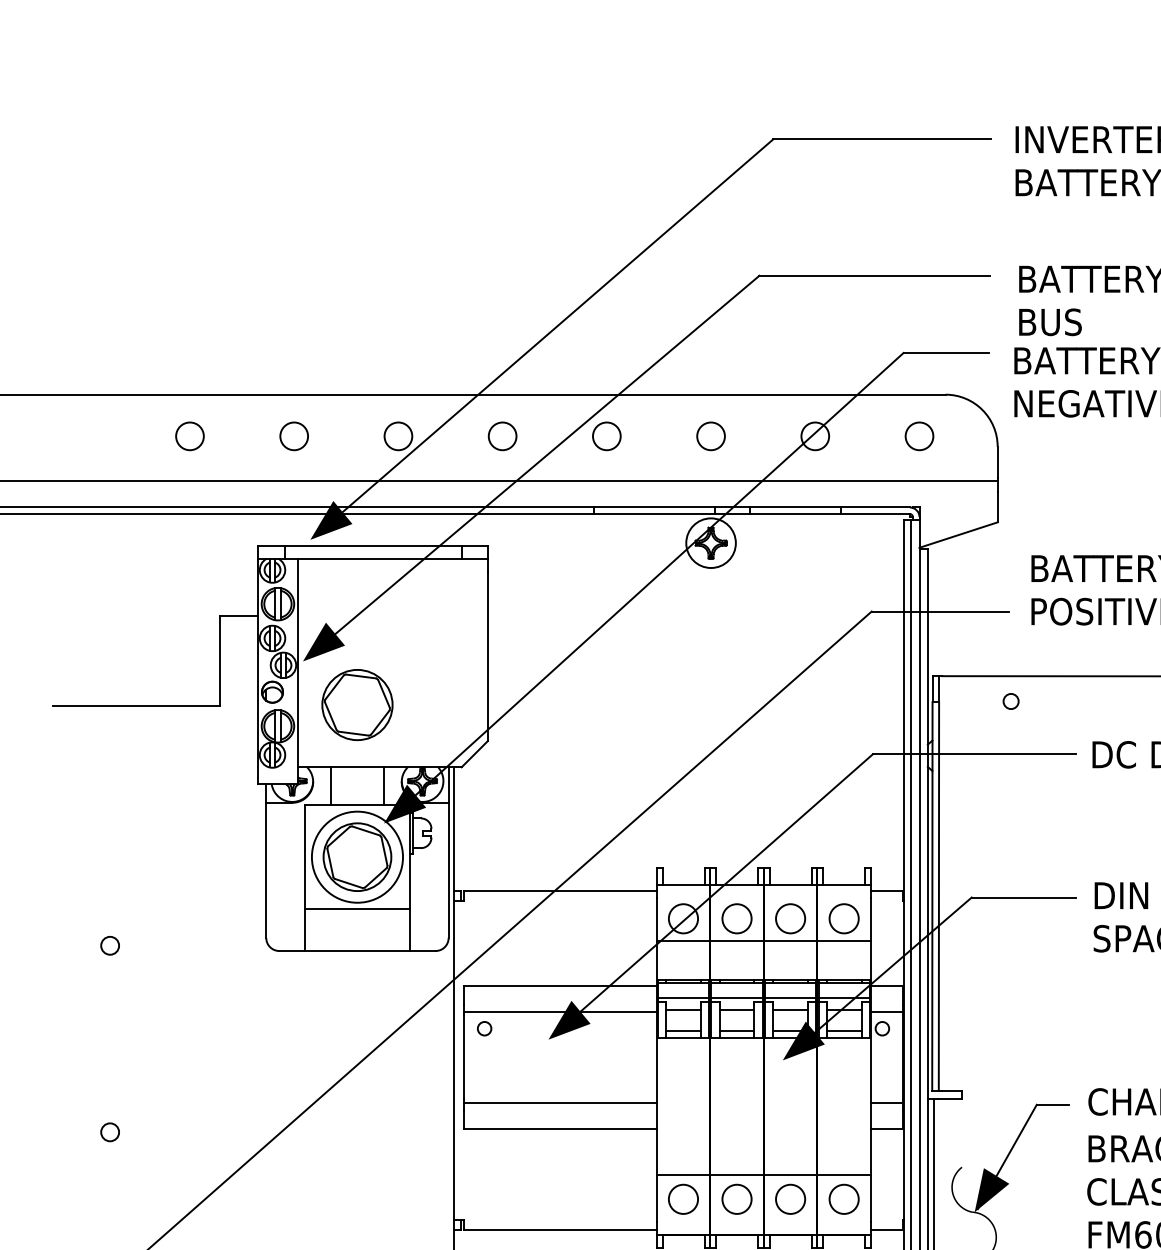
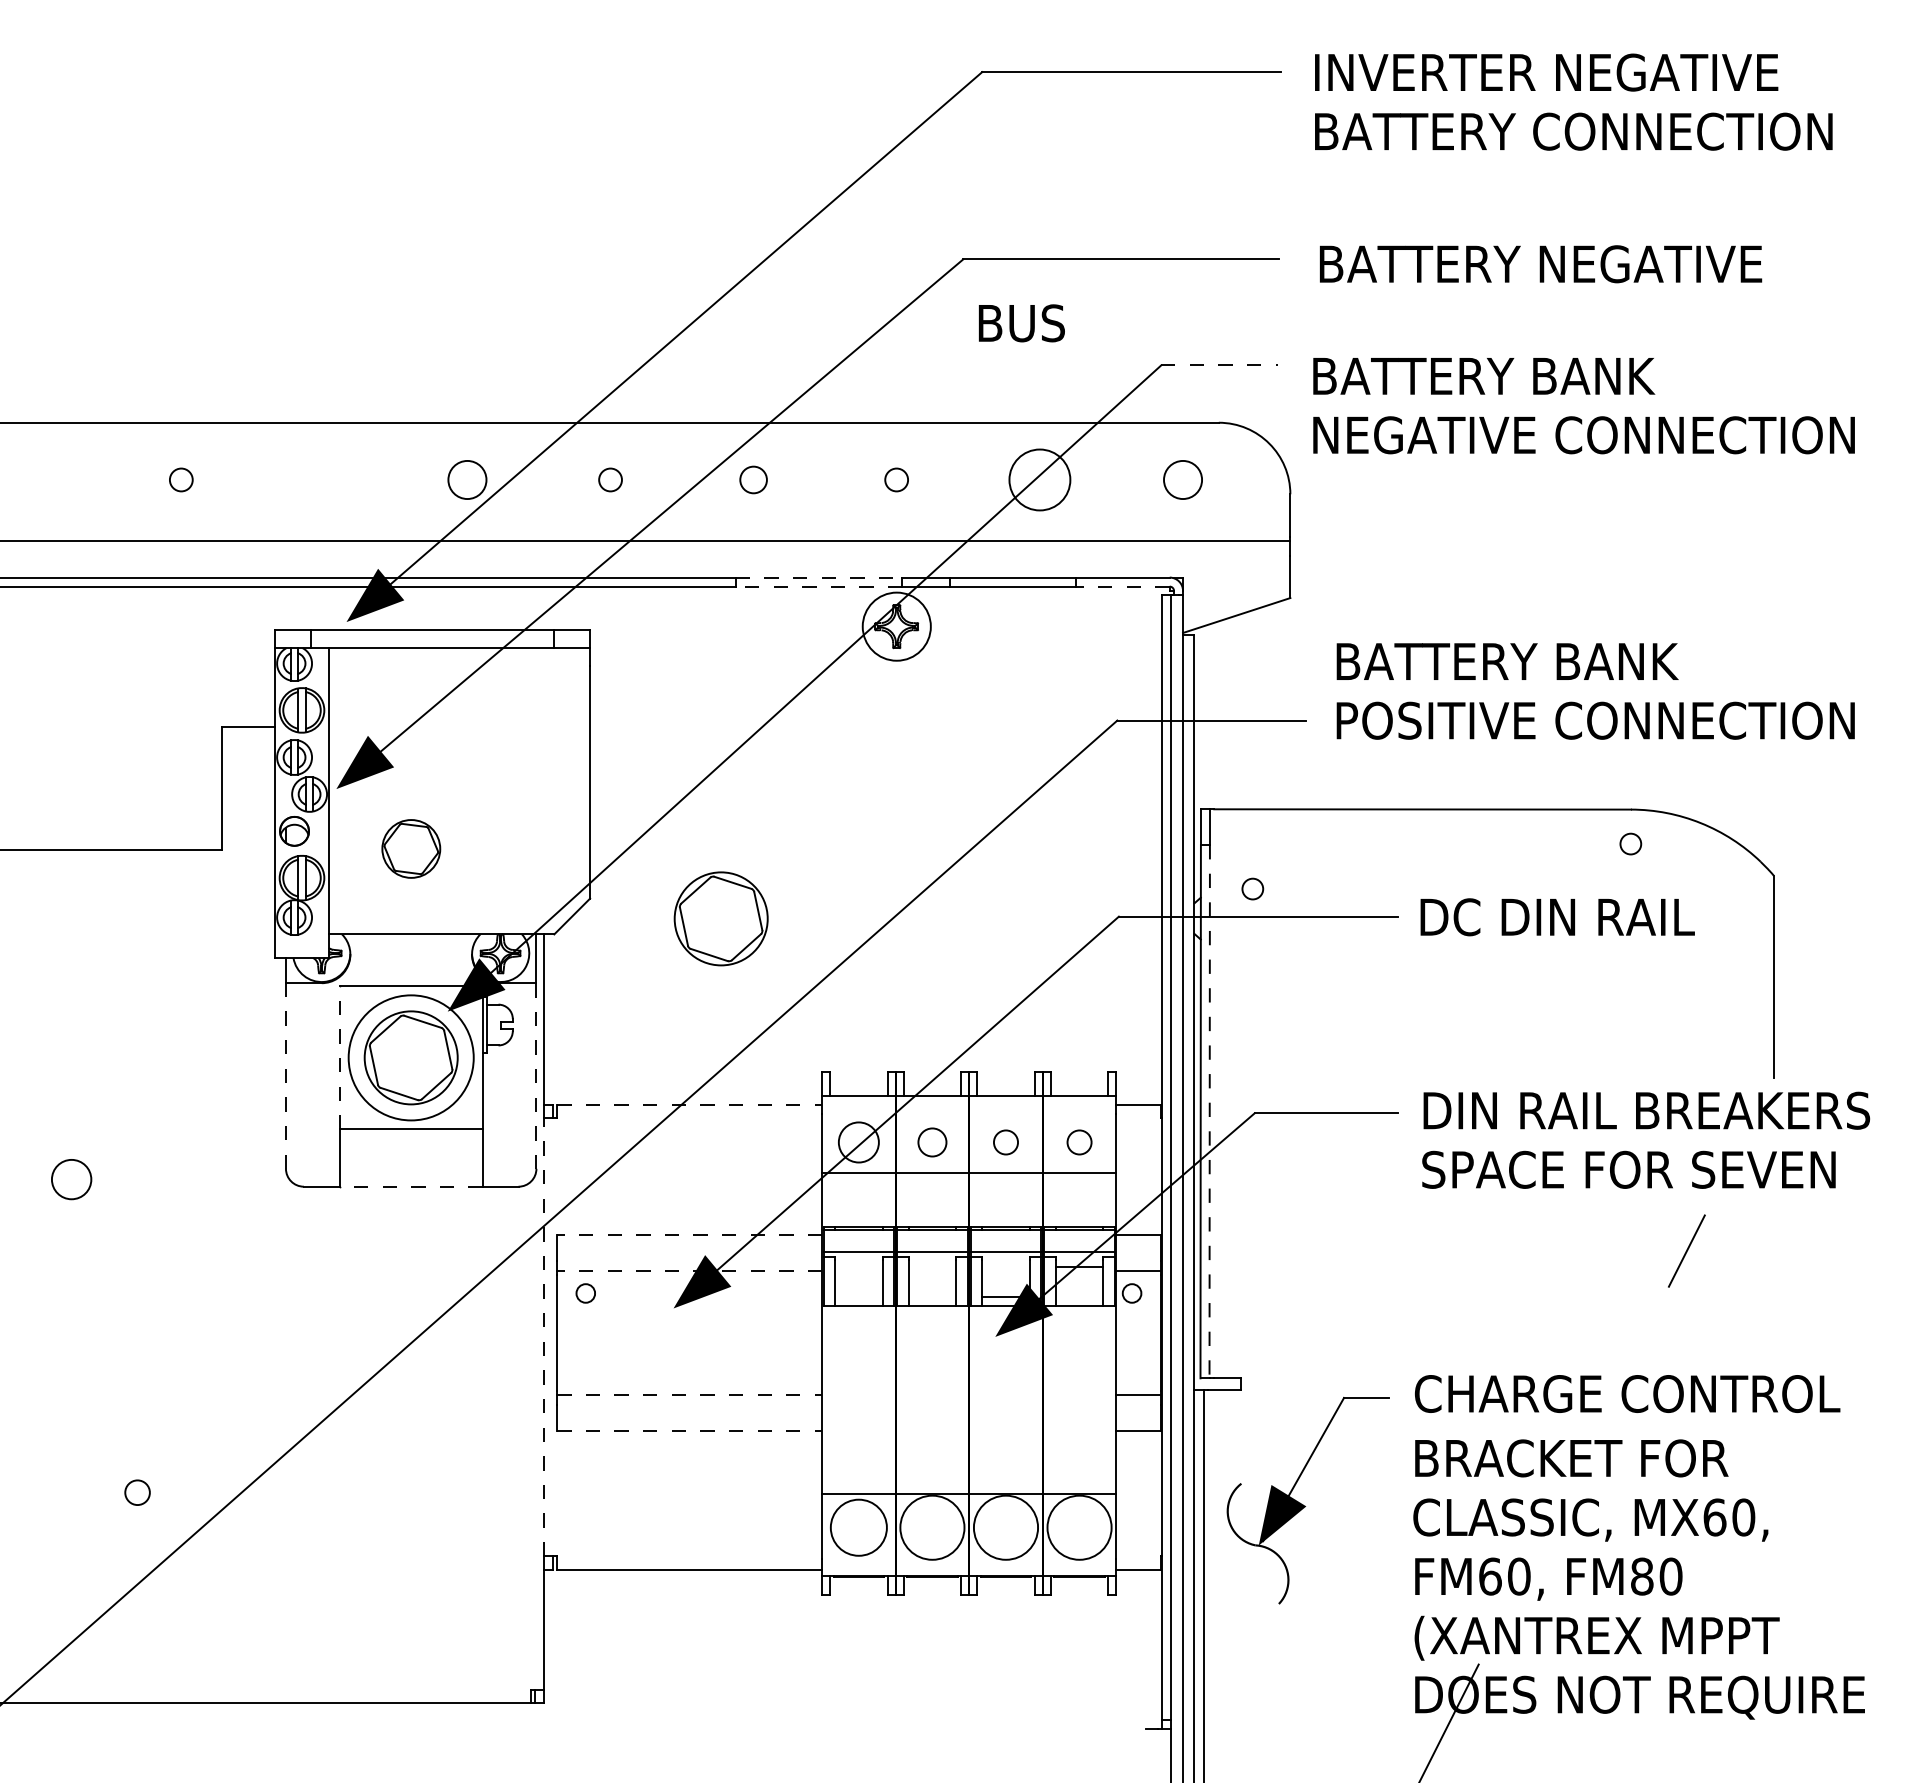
text: (1050, 322) -> (1021, 323), moved
line: (946, 353) -> (1220, 365), solid -> dashed
circle: (190, 436) -> (181, 479), size x0.6
circle: (294, 436) -> (324, 479), removed
circle: (502, 436) -> (610, 479), size x0.6
circle: (606, 436) -> (753, 479), size x0.7
circle: (710, 436) -> (896, 479), size x0.6
circle: (814, 436) -> (1039, 479), size x1.6
line: (654, 507) -> (819, 577), solid -> dashed
line: (654, 513) -> (818, 586), solid -> dashed
line: (875, 513) -> (1122, 586), solid -> dashed
circle: (1010, 701) -> (1252, 888), moved
part: (357, 704) -> (411, 848), size x0.6
part: (582, 755) -> (720, 918), added
line: (331, 786) -> (375, 960), removed
line: (383, 786) -> (446, 960), removed
line: (305, 856) -> (339, 1057), solid -> dashed
line: (265, 870) -> (285, 1076), solid -> dashed
line: (448, 870) -> (536, 1076), solid -> dashed
line: (560, 891) -> (689, 1104), solid -> dashed
line: (938, 896) -> (1209, 1111), solid -> dashed
circle: (737, 918) -> (932, 1142), size x0.7
circle: (790, 918) -> (1005, 1142), size x0.6
circle: (844, 918) -> (1079, 1142), size x0.6
circle: (110, 945) -> (71, 1179), size x1.6
line: (357, 950) -> (411, 1186), solid -> dashed
line: (560, 985) -> (689, 1234), solid -> dashed
line: (683, 1009) -> (858, 1267), removed
line: (737, 1009) -> (932, 1267), removed
line: (790, 1009) -> (1005, 1267), removed
line: (560, 1012) -> (689, 1270), solid -> dashed
line: (683, 1030) -> (858, 1296), removed
line: (737, 1030) -> (932, 1296), removed
line: (844, 1030) -> (1079, 1296), removed
line: (453, 1060) -> (543, 1336), solid -> dashed
line: (560, 1102) -> (689, 1394), solid -> dashed
line: (560, 1128) -> (689, 1430), solid -> dashed
circle: (110, 1132) -> (137, 1492), moved
circle: (683, 1199) -> (858, 1527), size x1.4
circle: (737, 1199) -> (932, 1527), size x1.6
circle: (790, 1199) -> (1005, 1527), size x1.6
circle: (844, 1199) -> (1079, 1527), size x1.6

